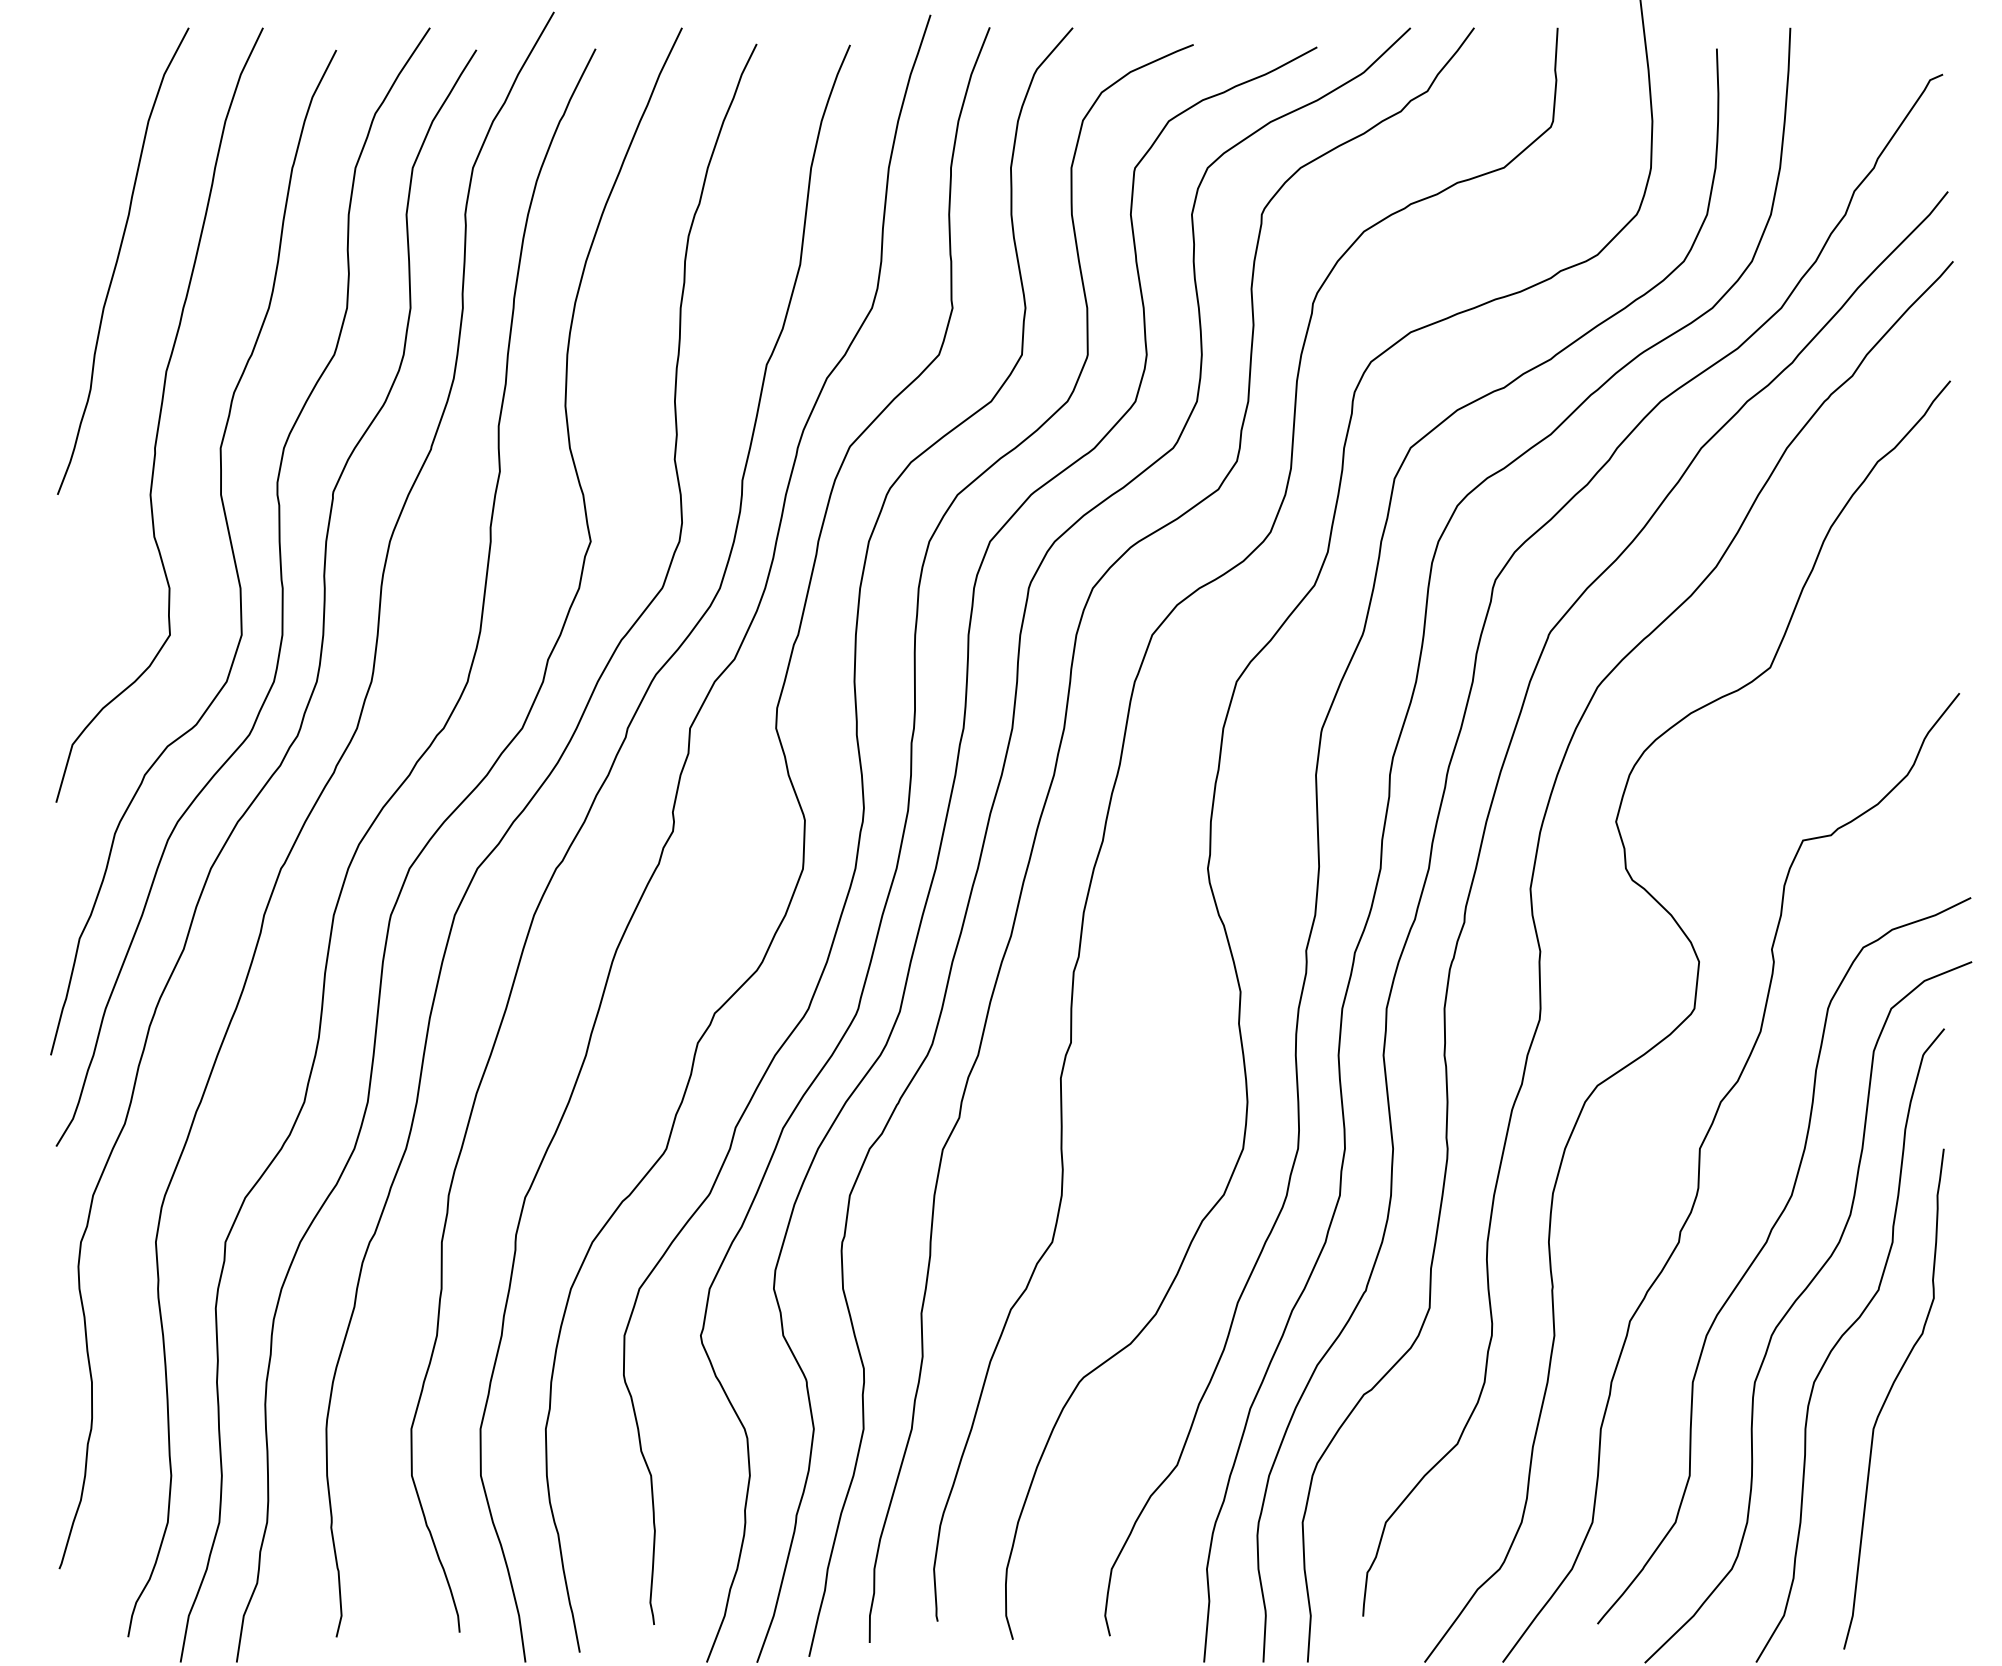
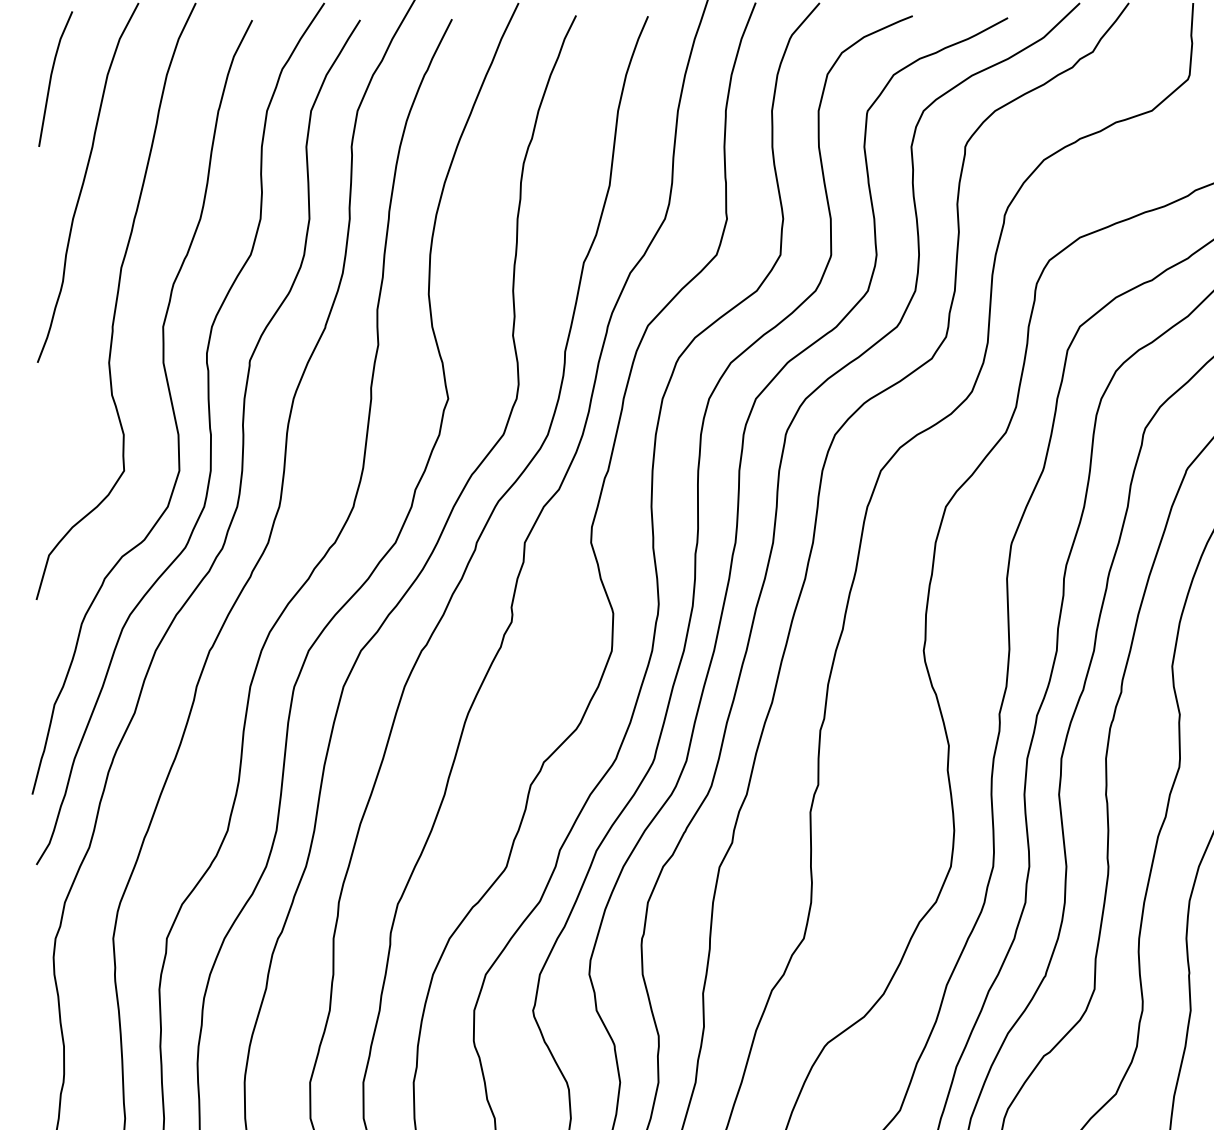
line: (75, 126) -> (51, 79), added

